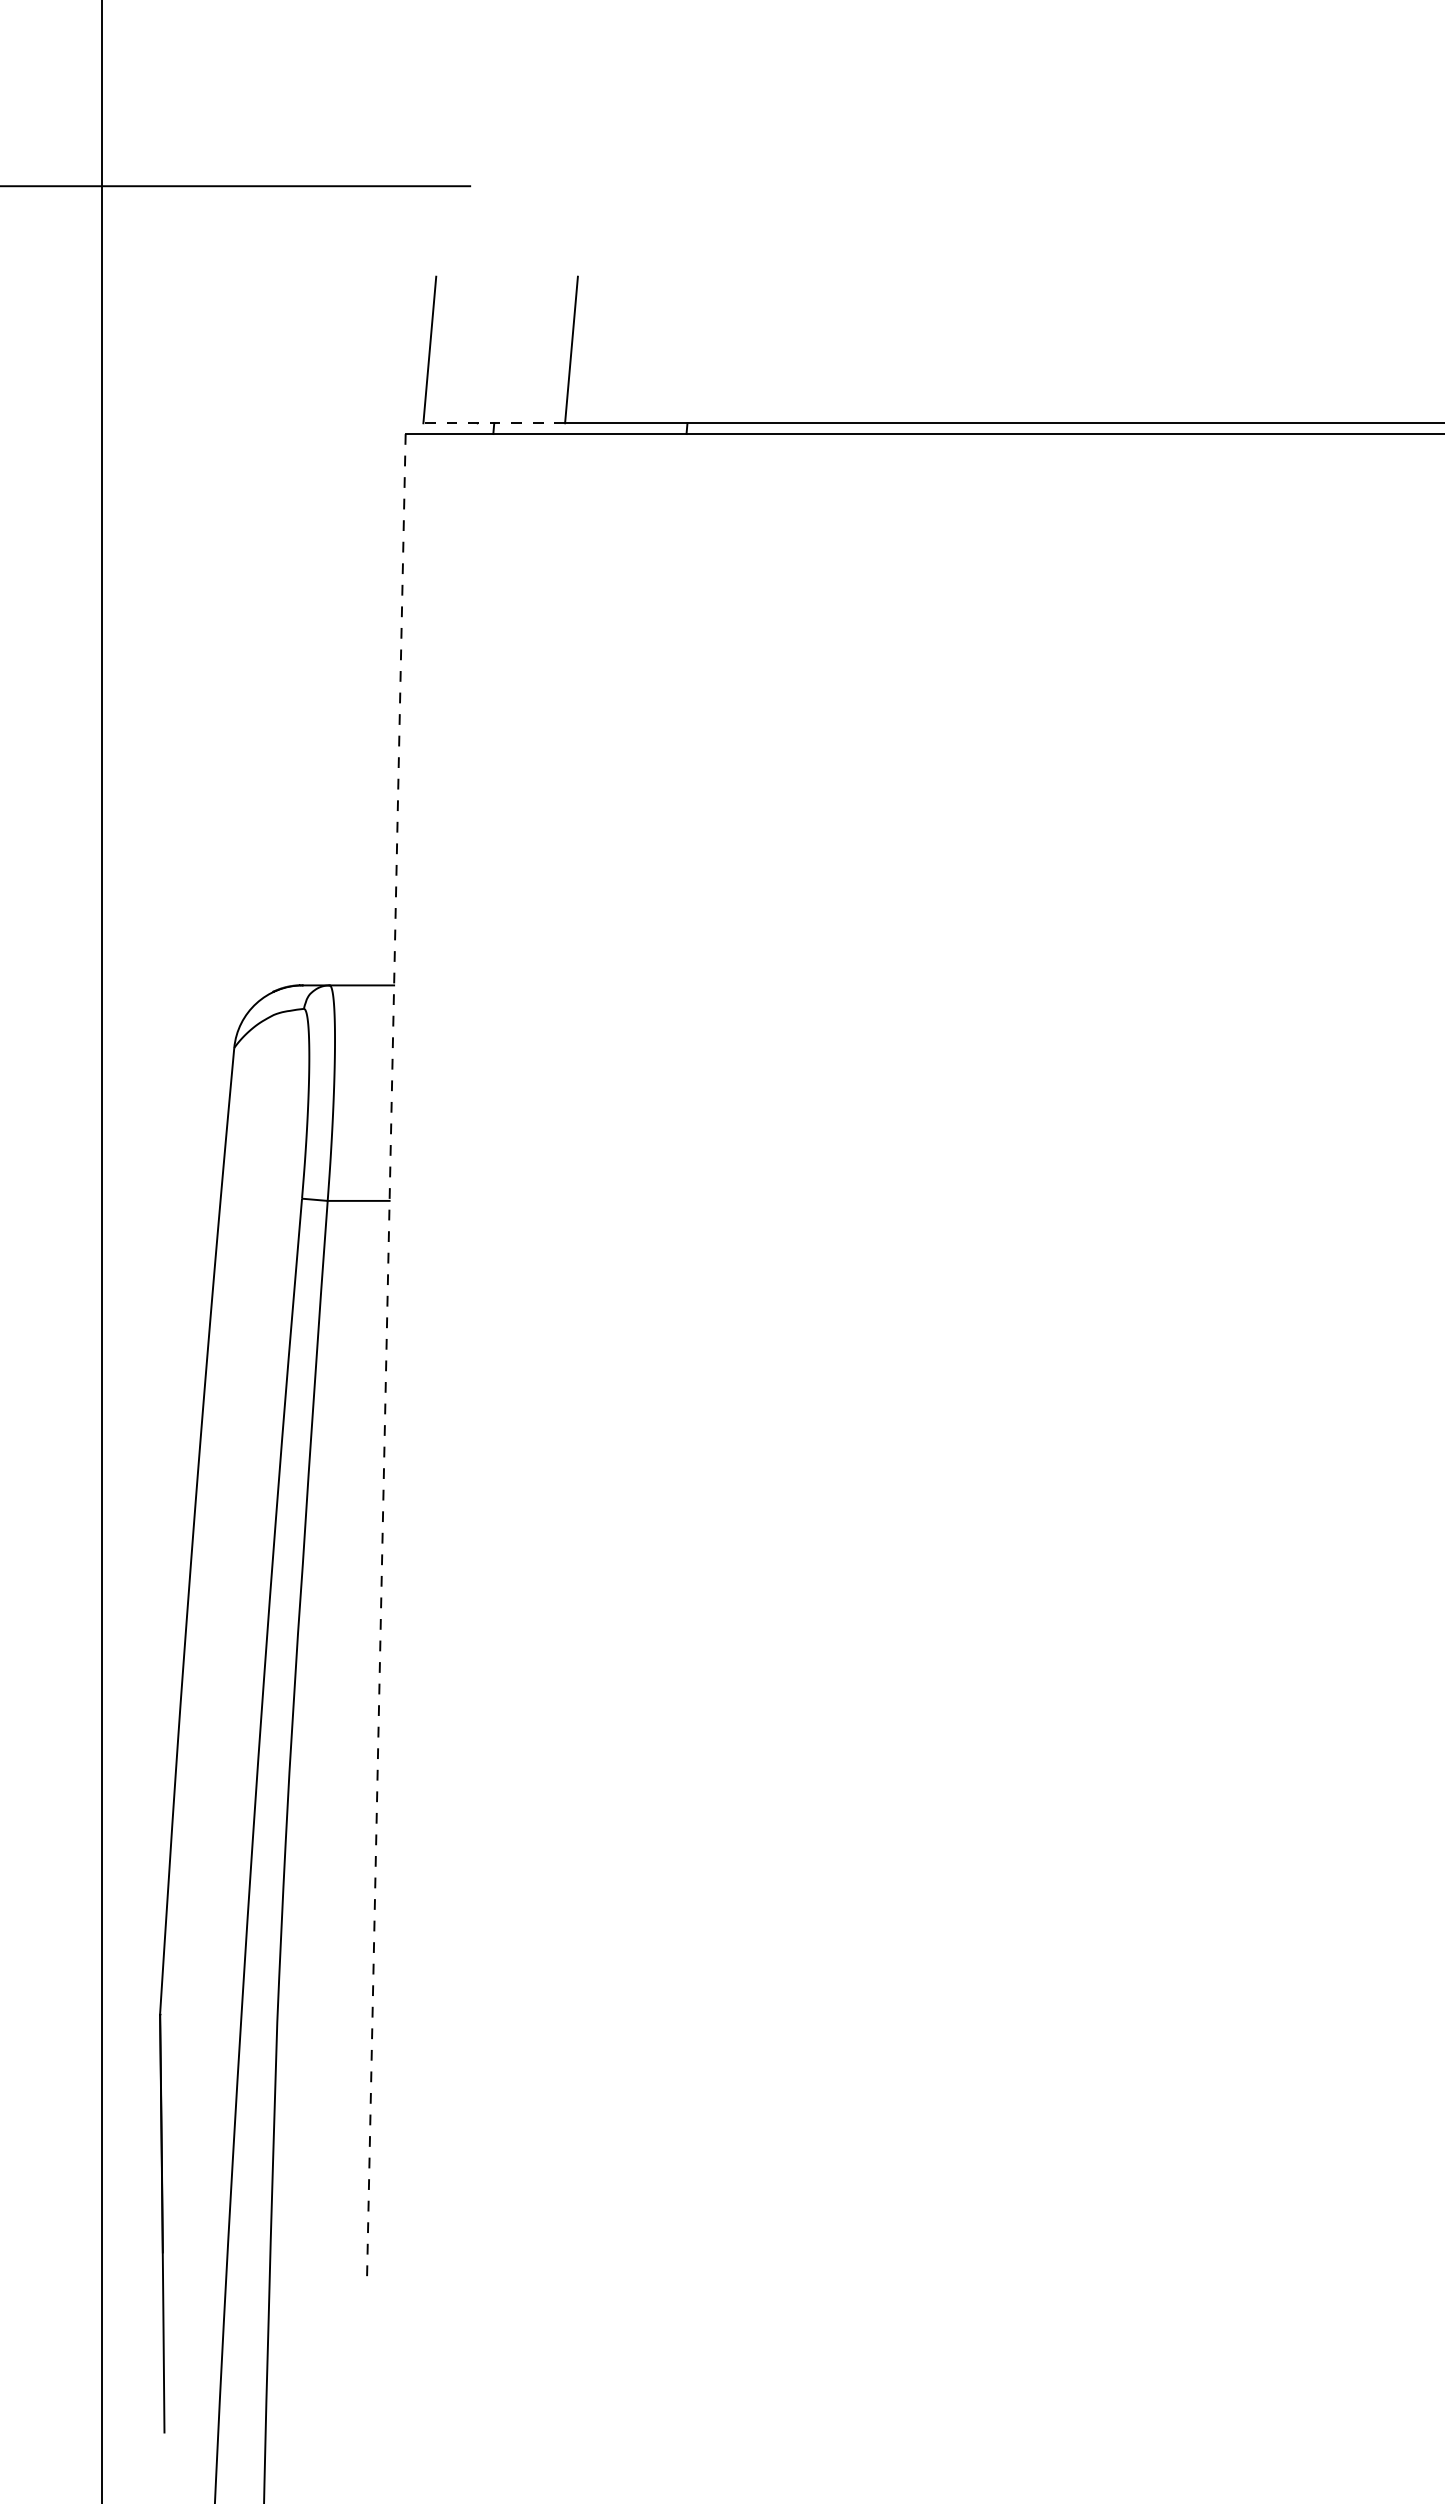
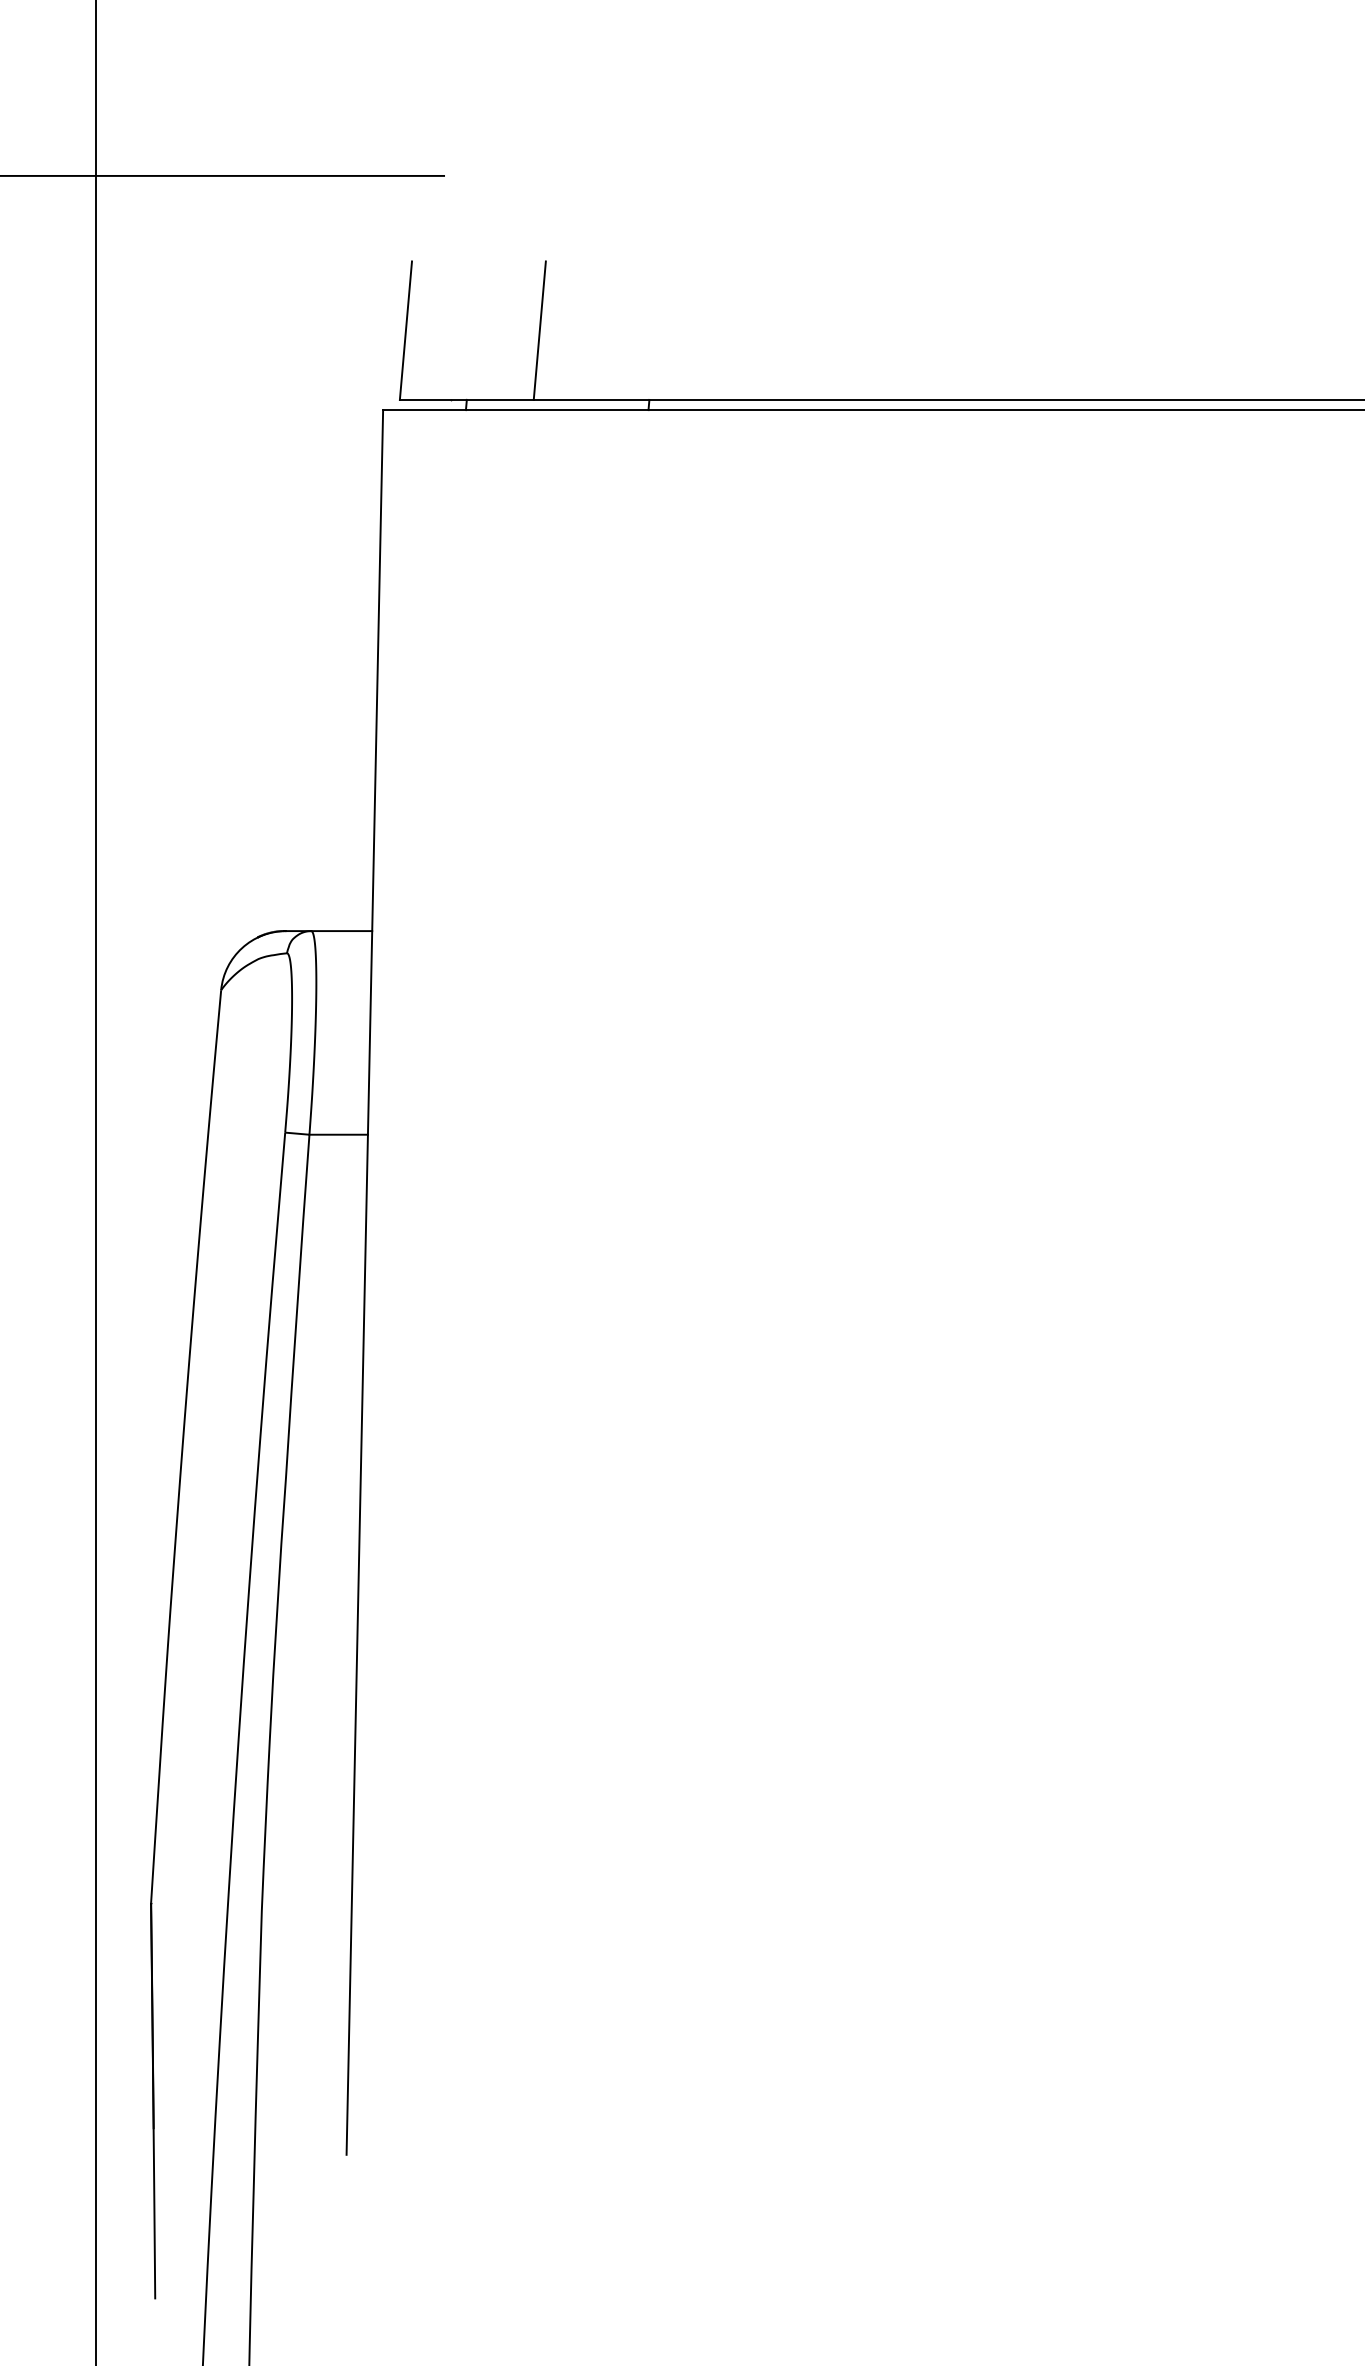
line: (494, 423) -> (467, 400), dashed -> solid
line: (386, 1357) -> (365, 1282), dashed -> solid

